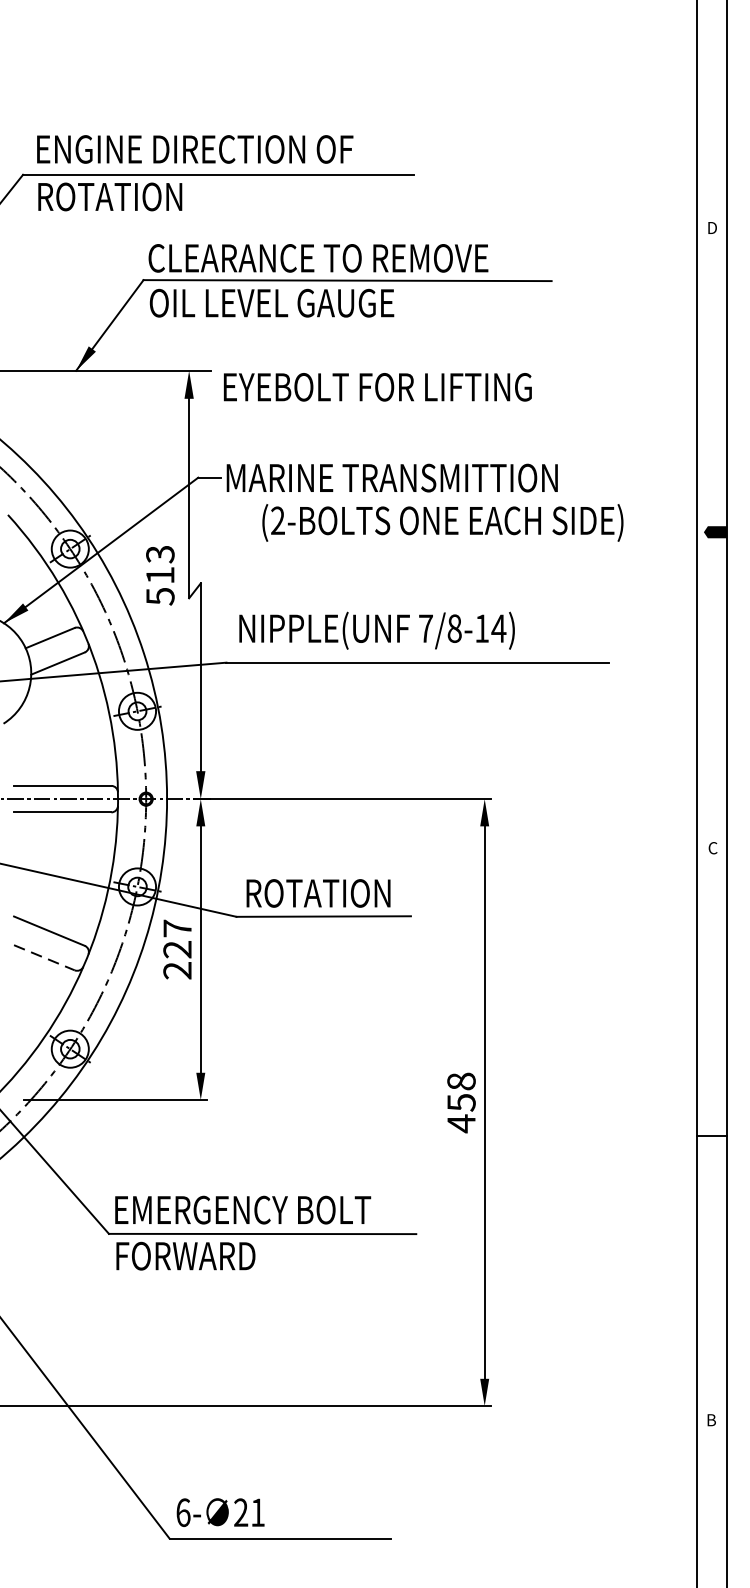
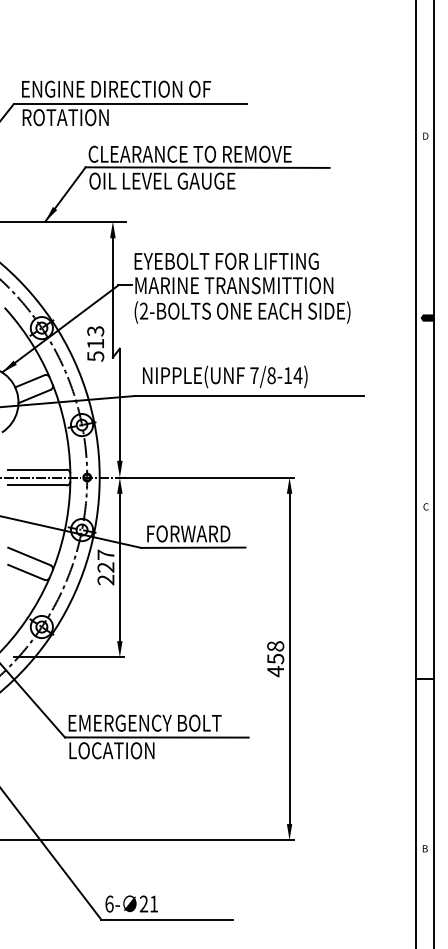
text: (377, 385) -> (226, 260), moved
text: (442, 522) -> (242, 312), moved
text: (320, 892) -> (191, 533), ROTATION -> FORWARD
line: (44, 957) -> (26, 572), dashed -> solid
text: (188, 1255) -> (112, 750), FORWARD -> LOCATION

